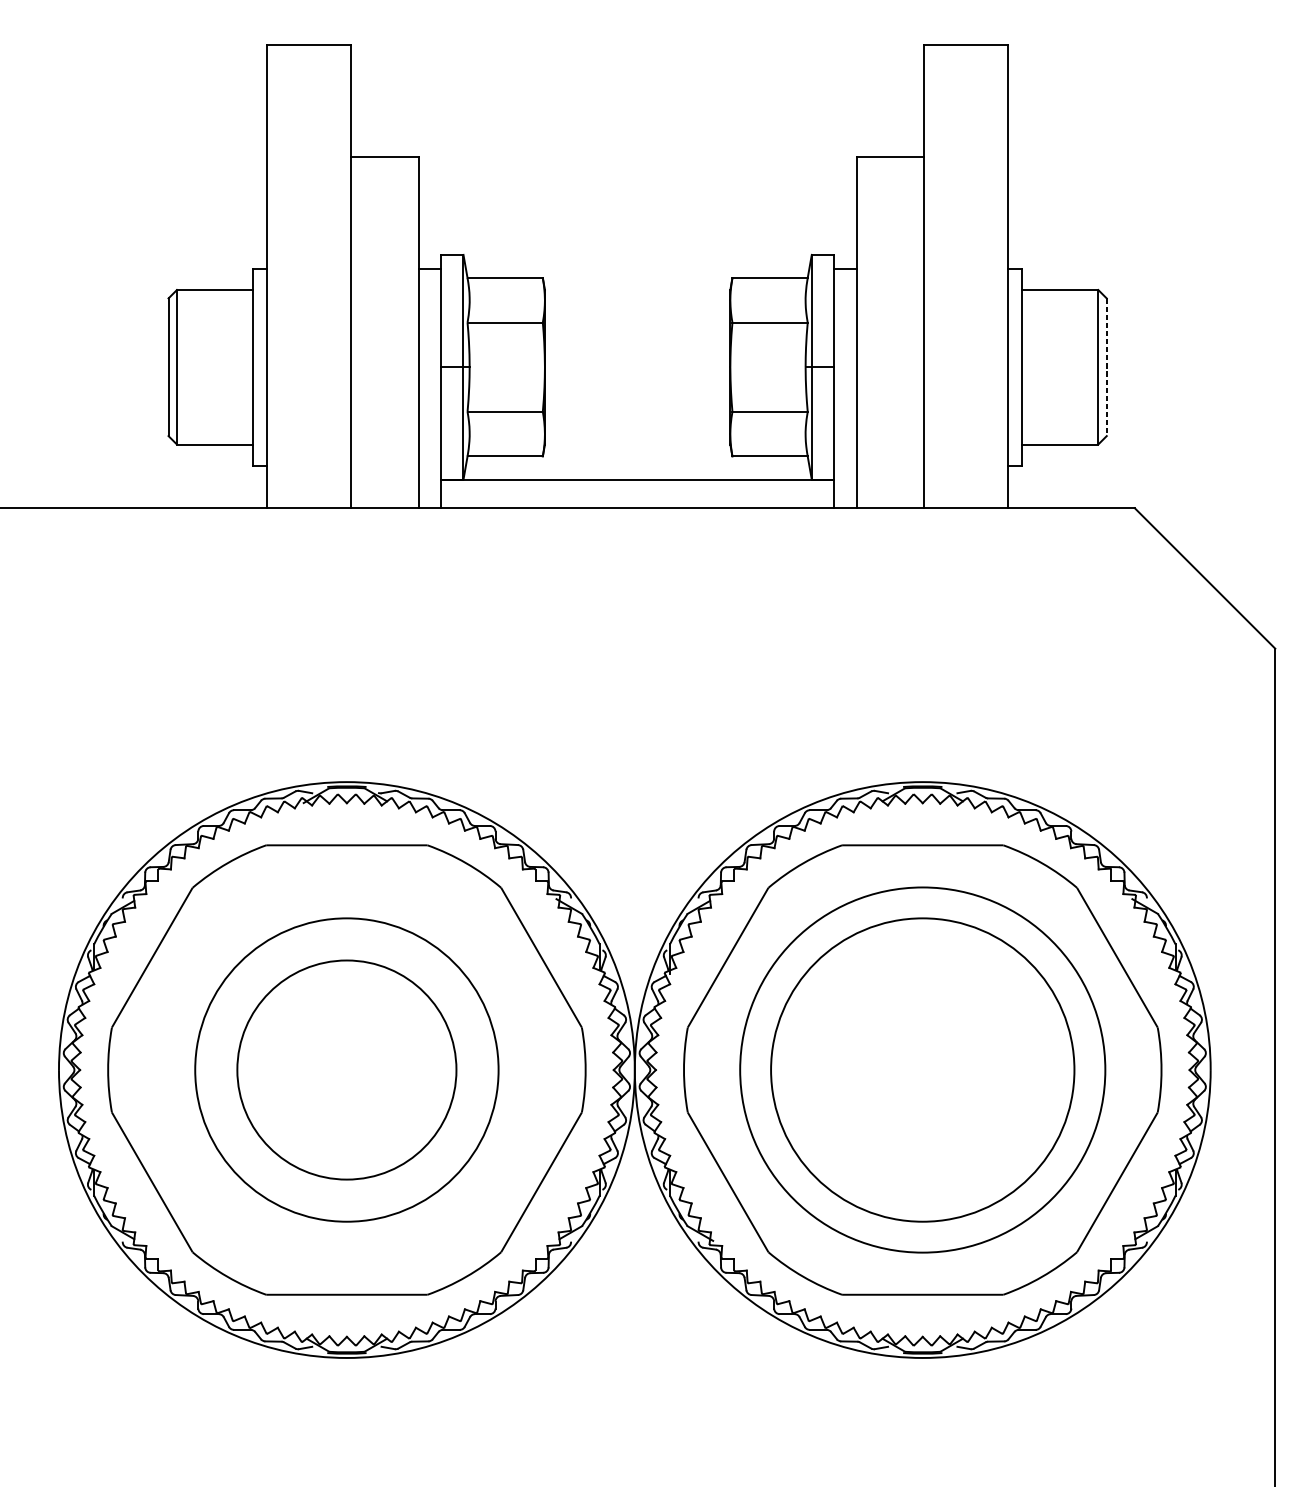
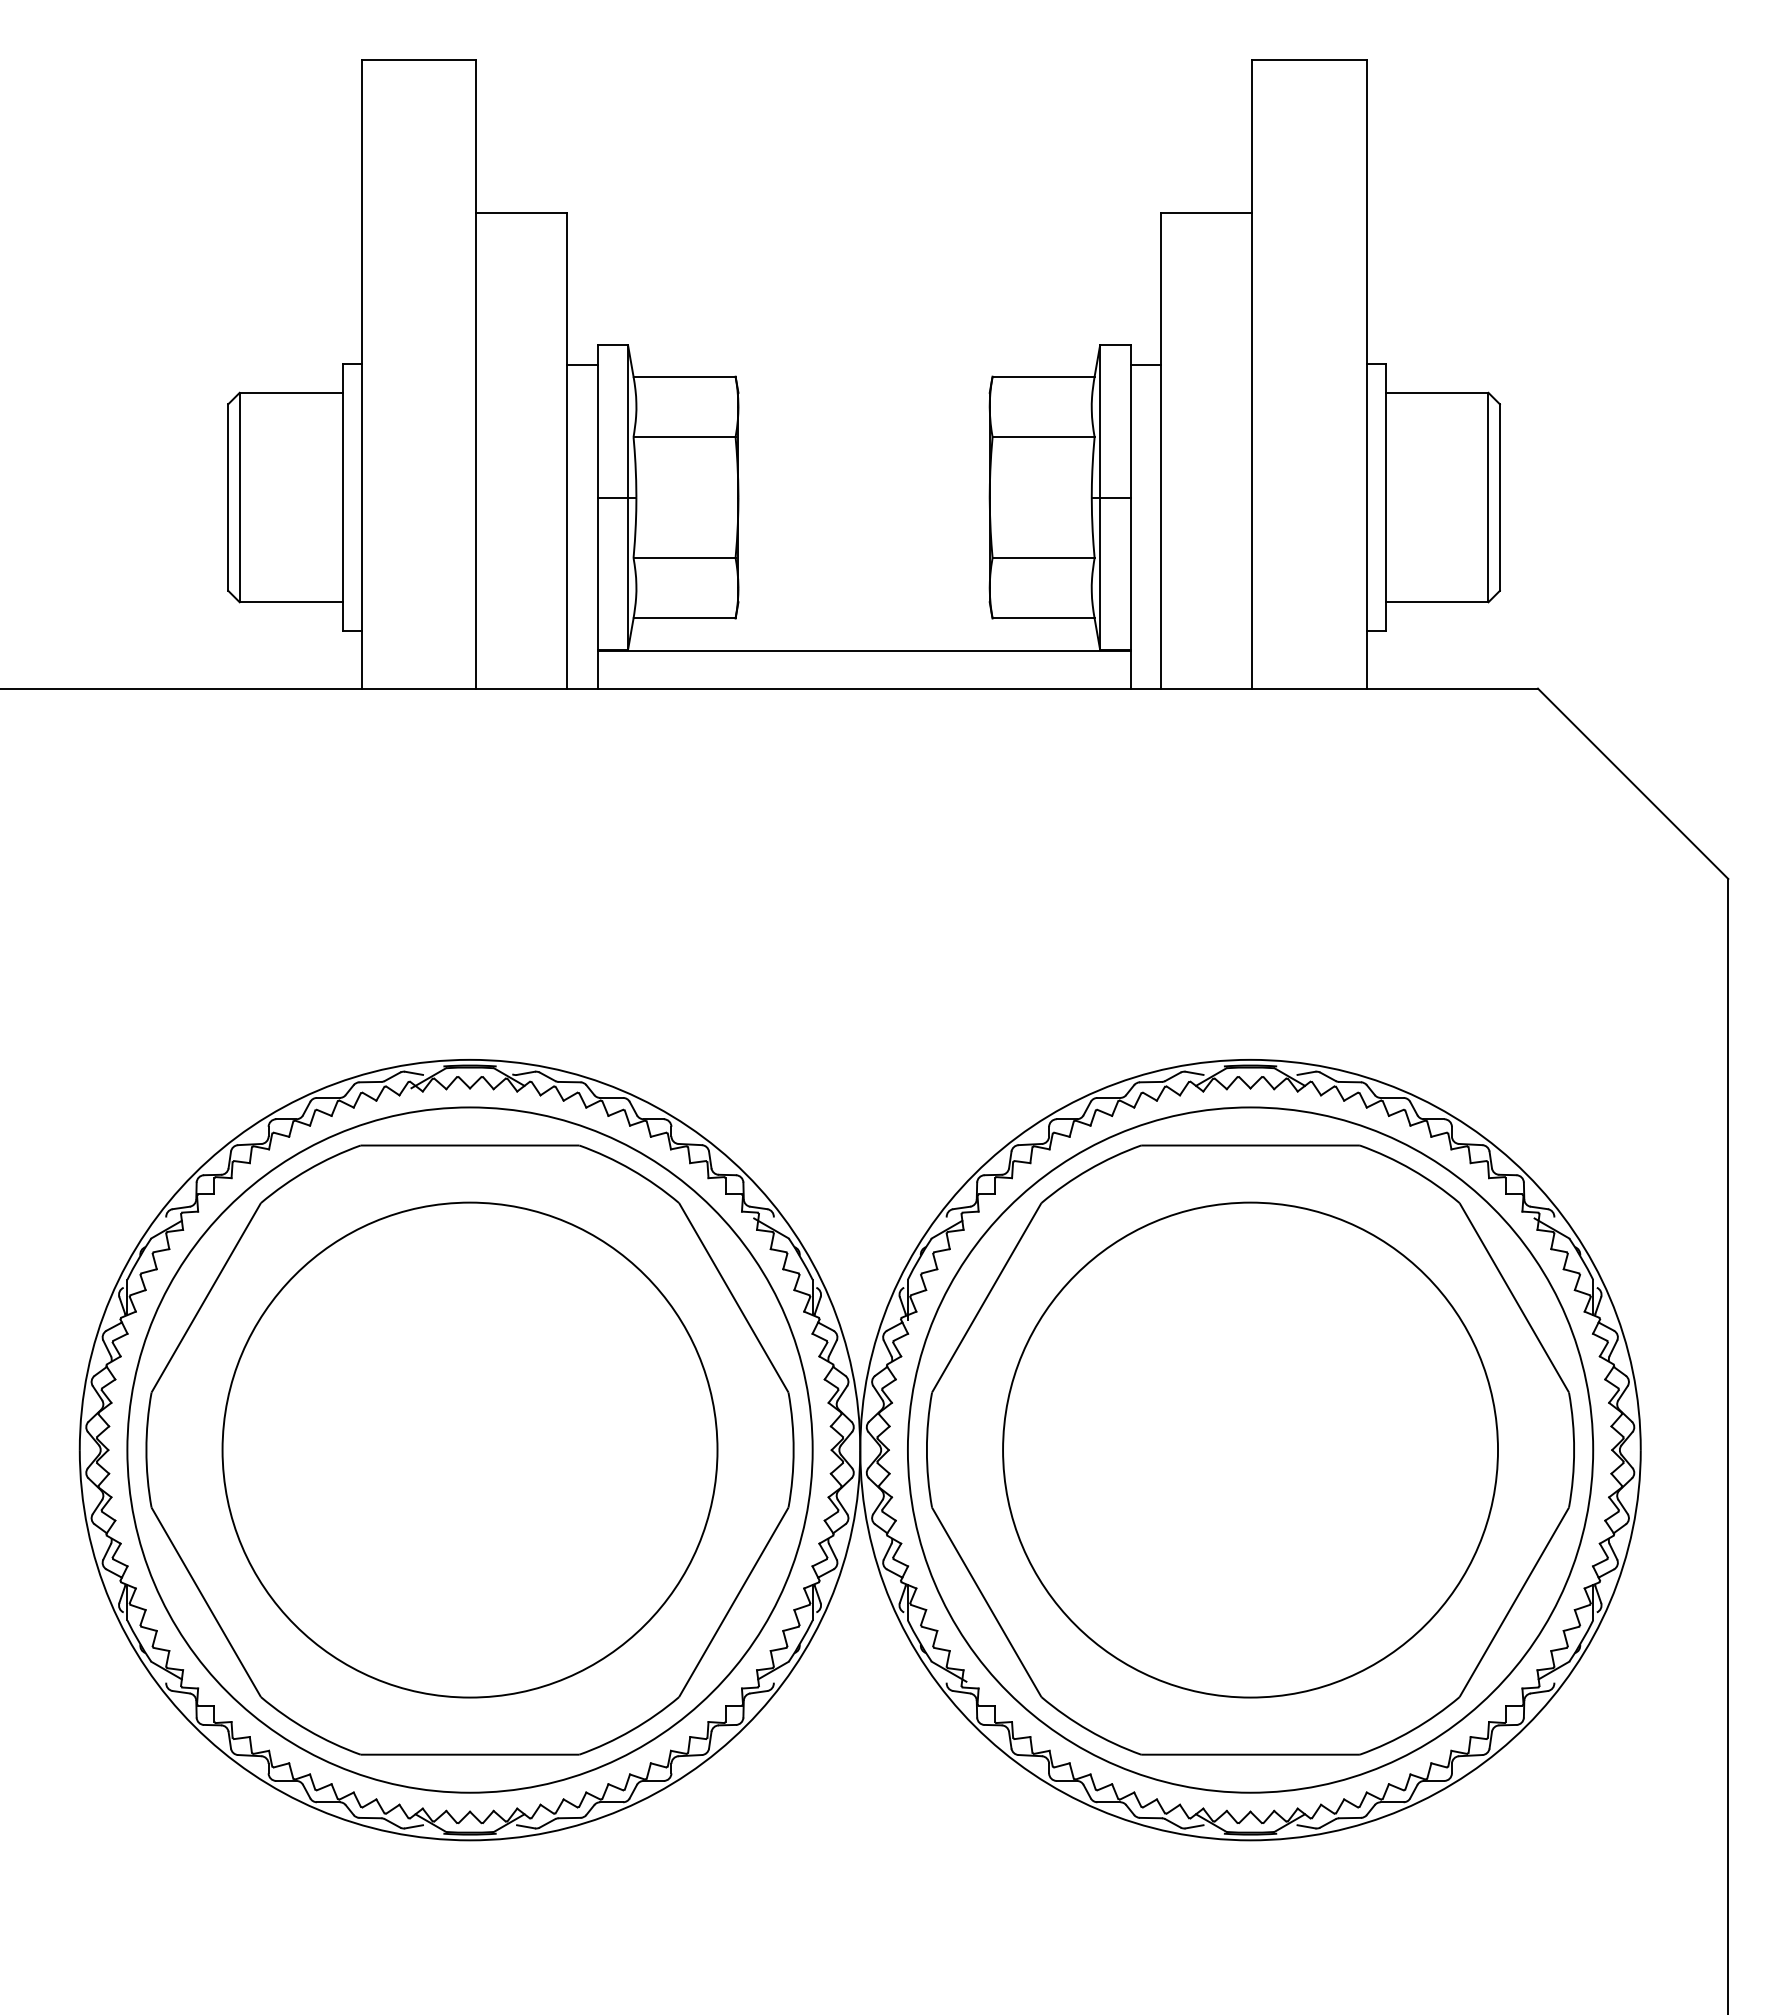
line: (1106, 367) -> (1499, 498), dashed -> solid
circle: (346, 1069) -> (469, 1449), size x1.67
circle: (346, 1069) -> (469, 1449), size x1.67
circle: (922, 1069) -> (1250, 1449), size x1.67

